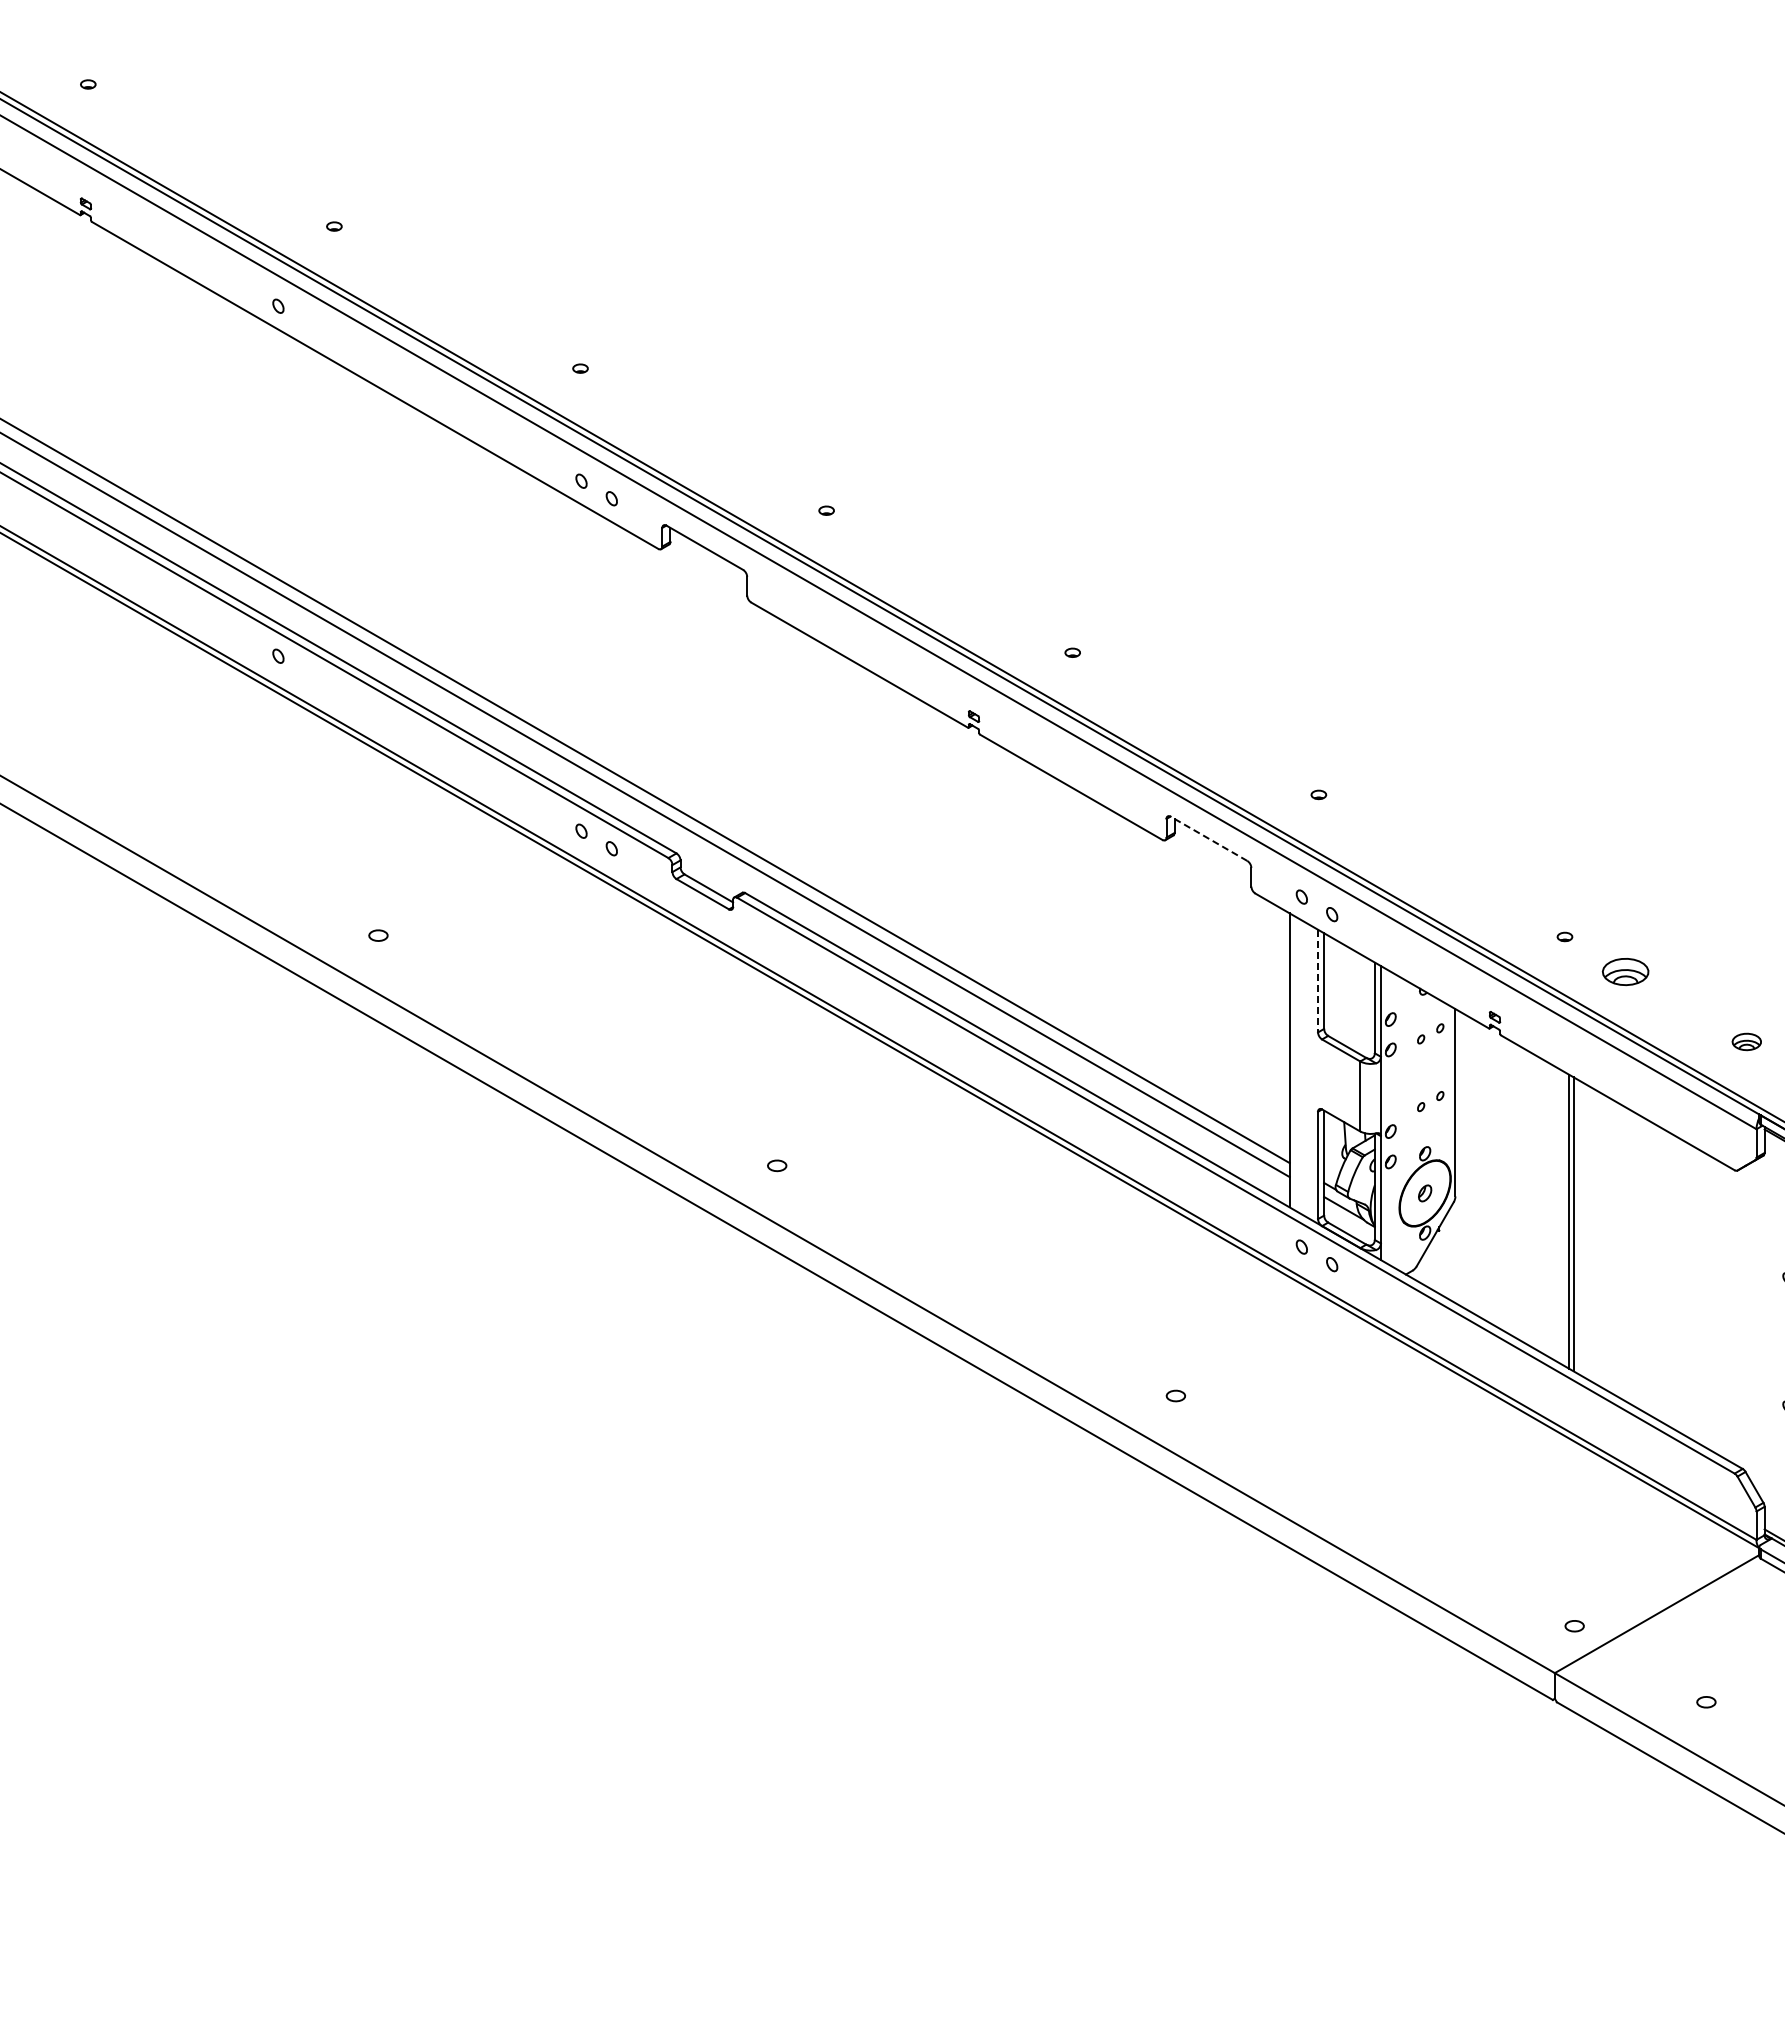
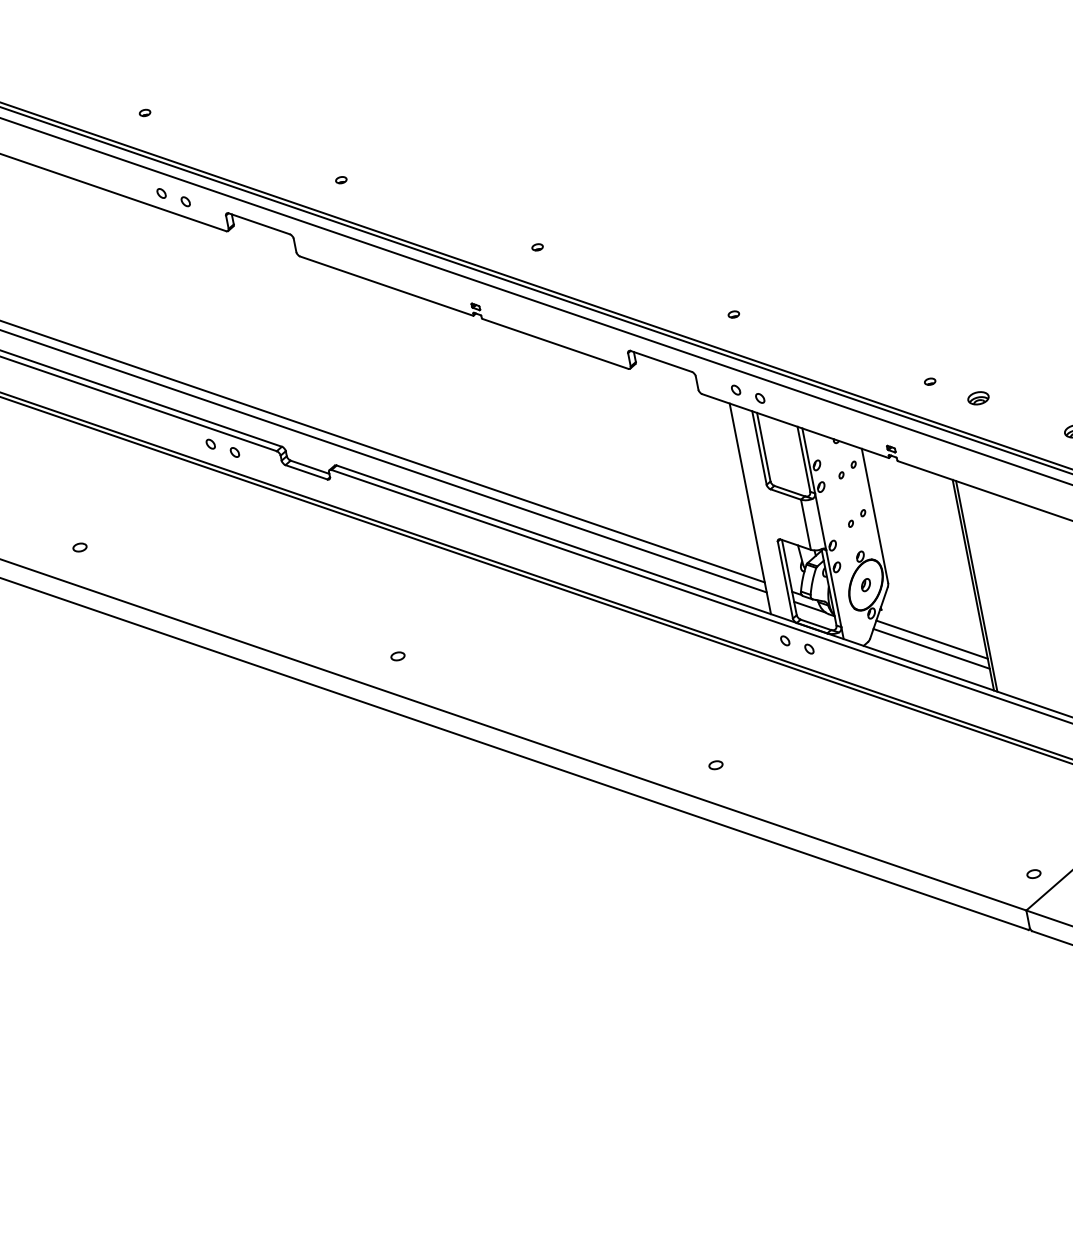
line: (1208, 838) -> (660, 361), dashed -> solid
part: (1625, 971) -> (978, 397), size x0.62
line: (1318, 981) -> (759, 448), dashed -> solid
line: (1499, 1283) -> (931, 639), added
line: (1496, 1296) -> (931, 648), added

